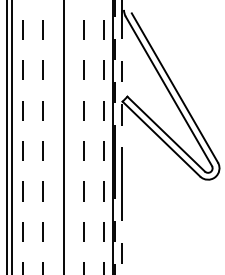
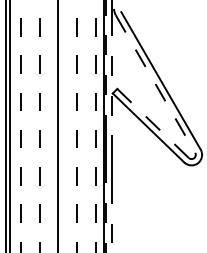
line: (168, 91) -> (155, 84), solid -> dashed
line: (165, 134) -> (152, 123), solid -> dashed

